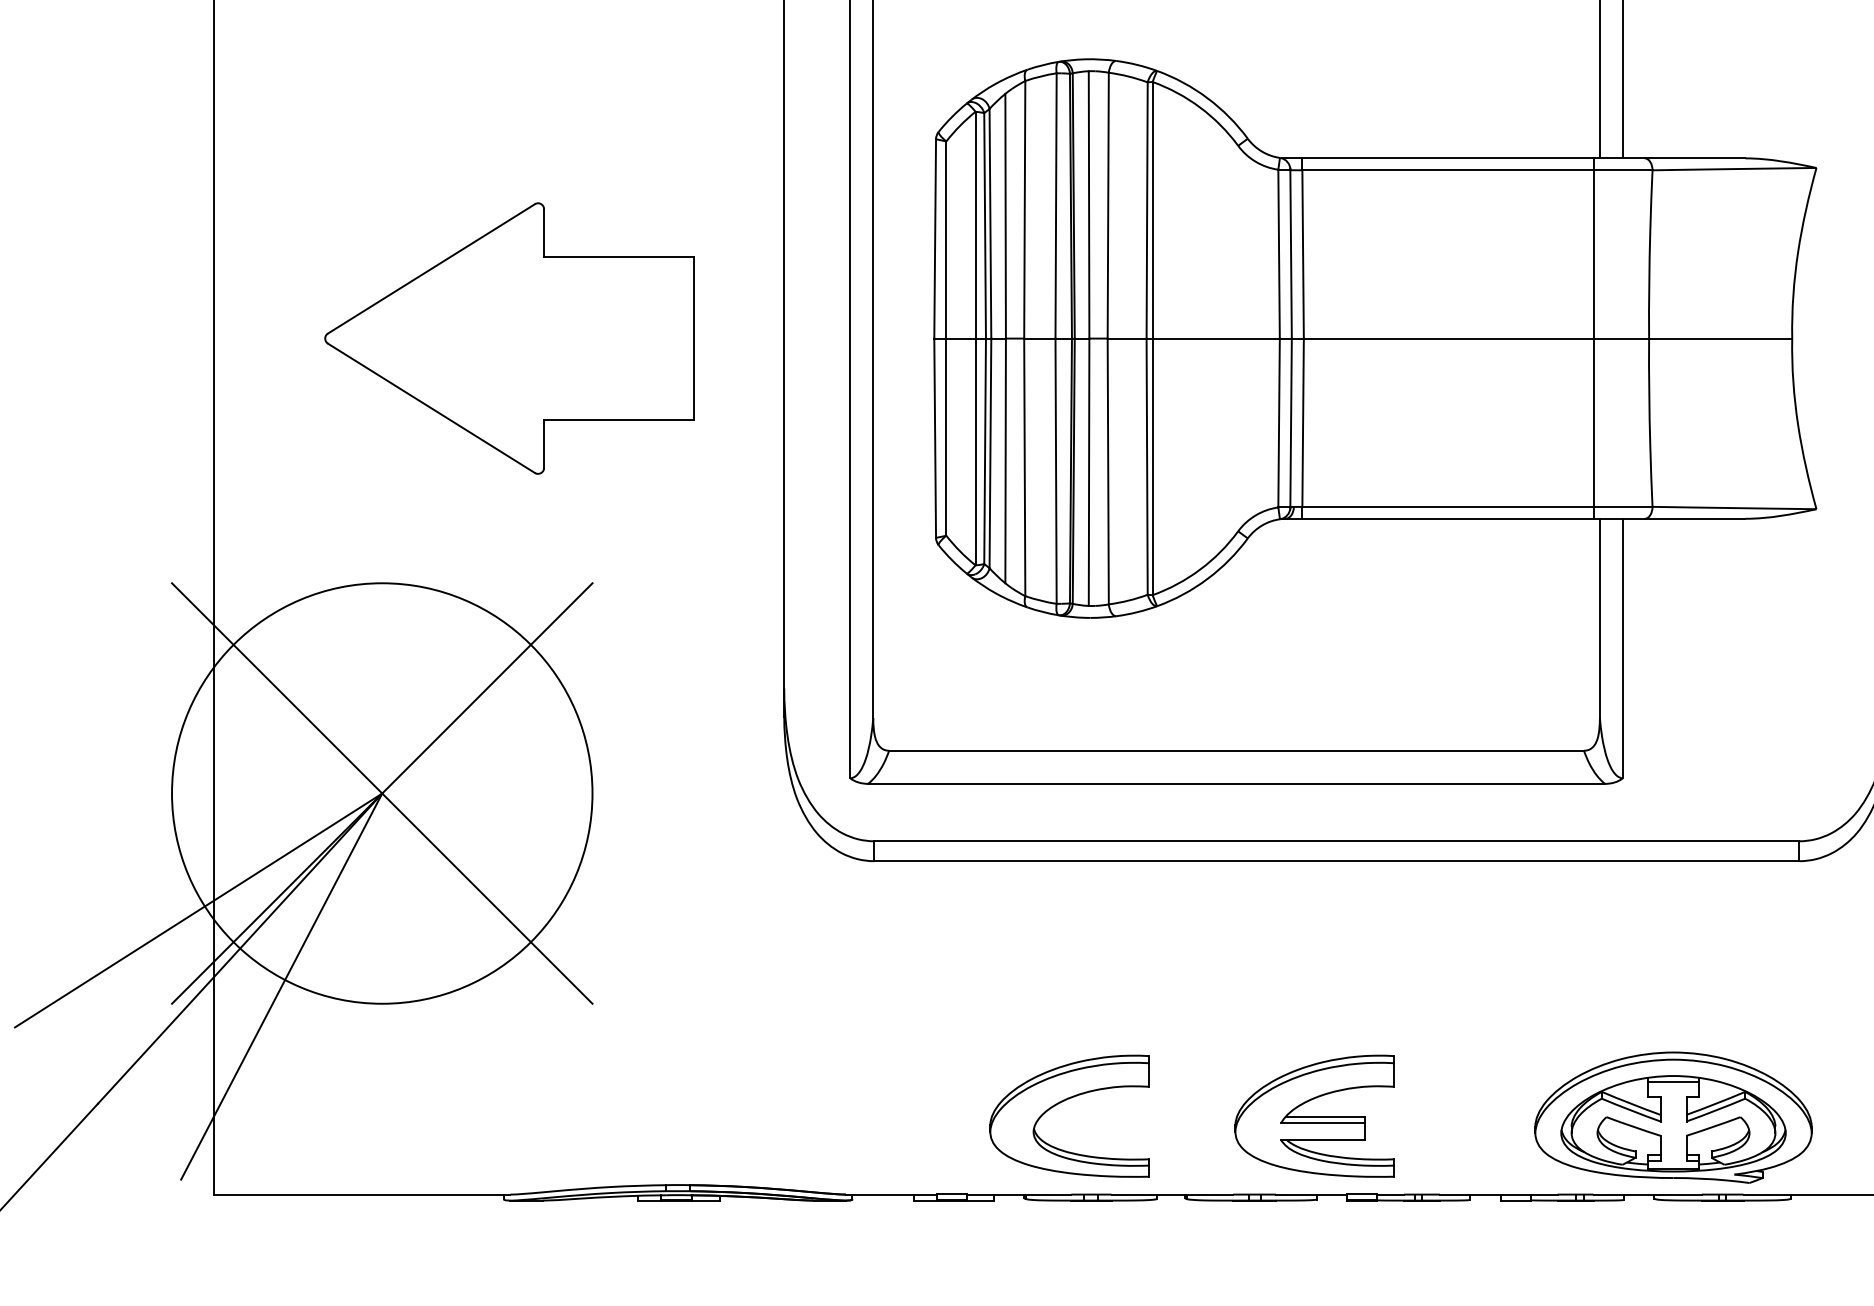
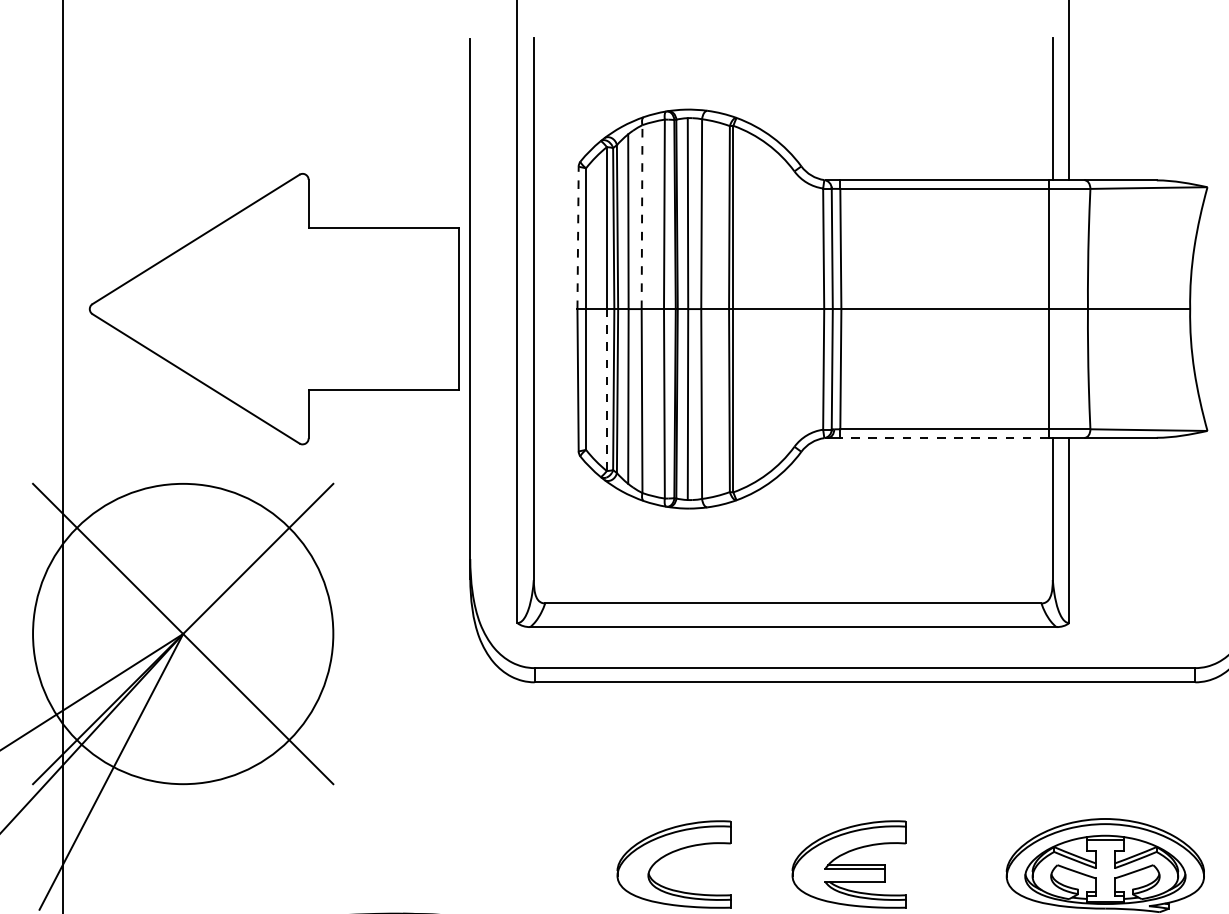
line: (1024, 209) -> (641, 216), solid -> dashed
line: (935, 238) -> (578, 237), solid -> dashed
part: (509, 338) -> (274, 309), size x1.4
line: (975, 451) -> (606, 389), solid -> dashed
line: (1448, 518) -> (944, 437), solid -> dashed

